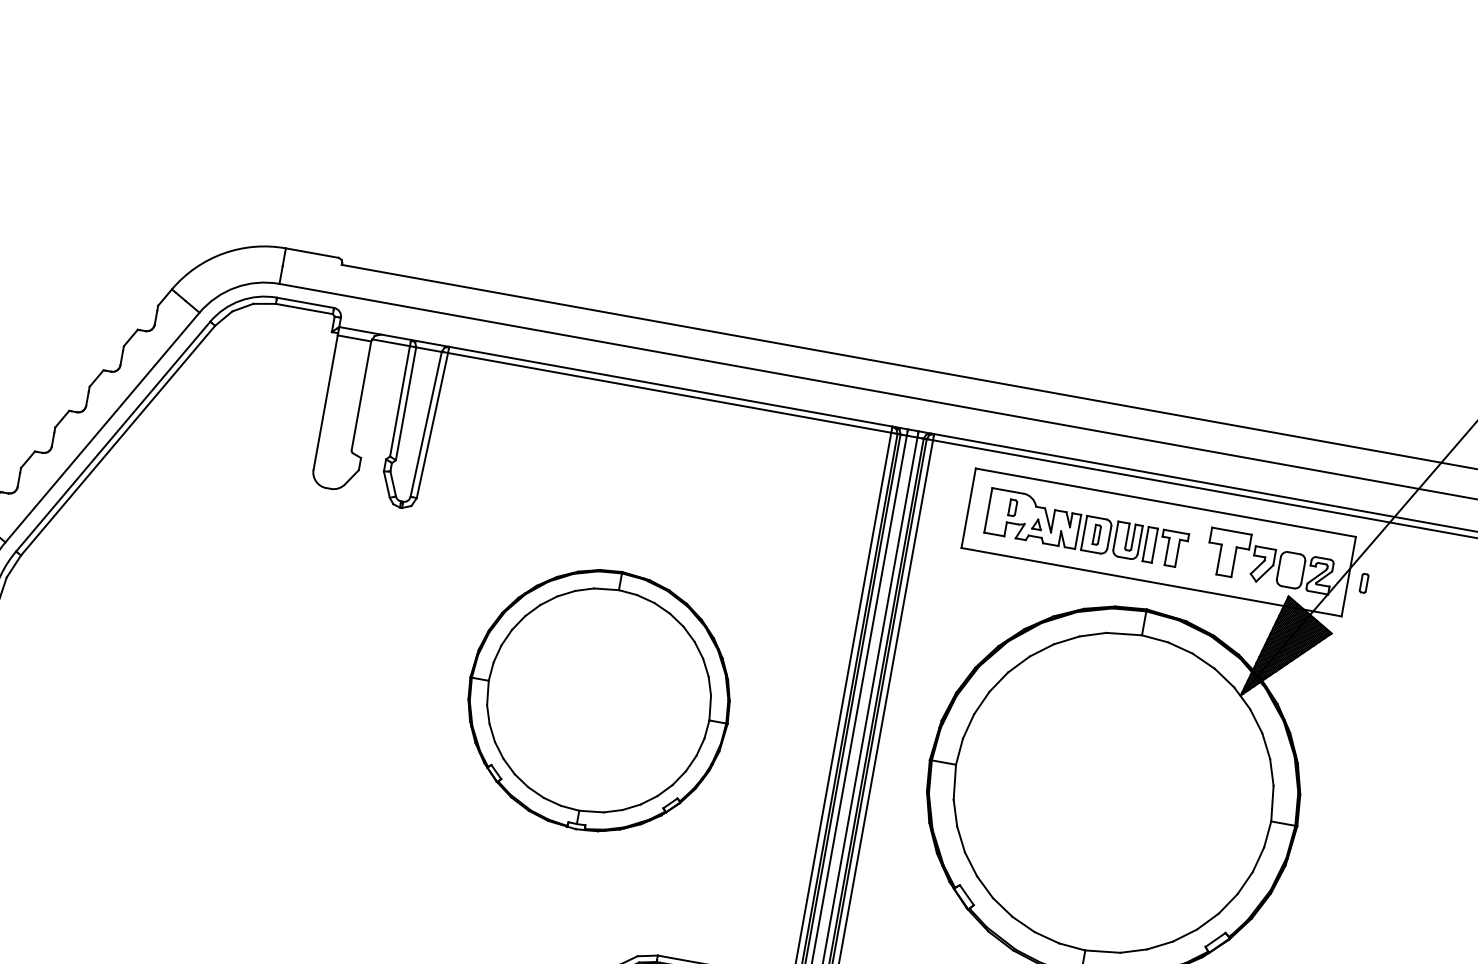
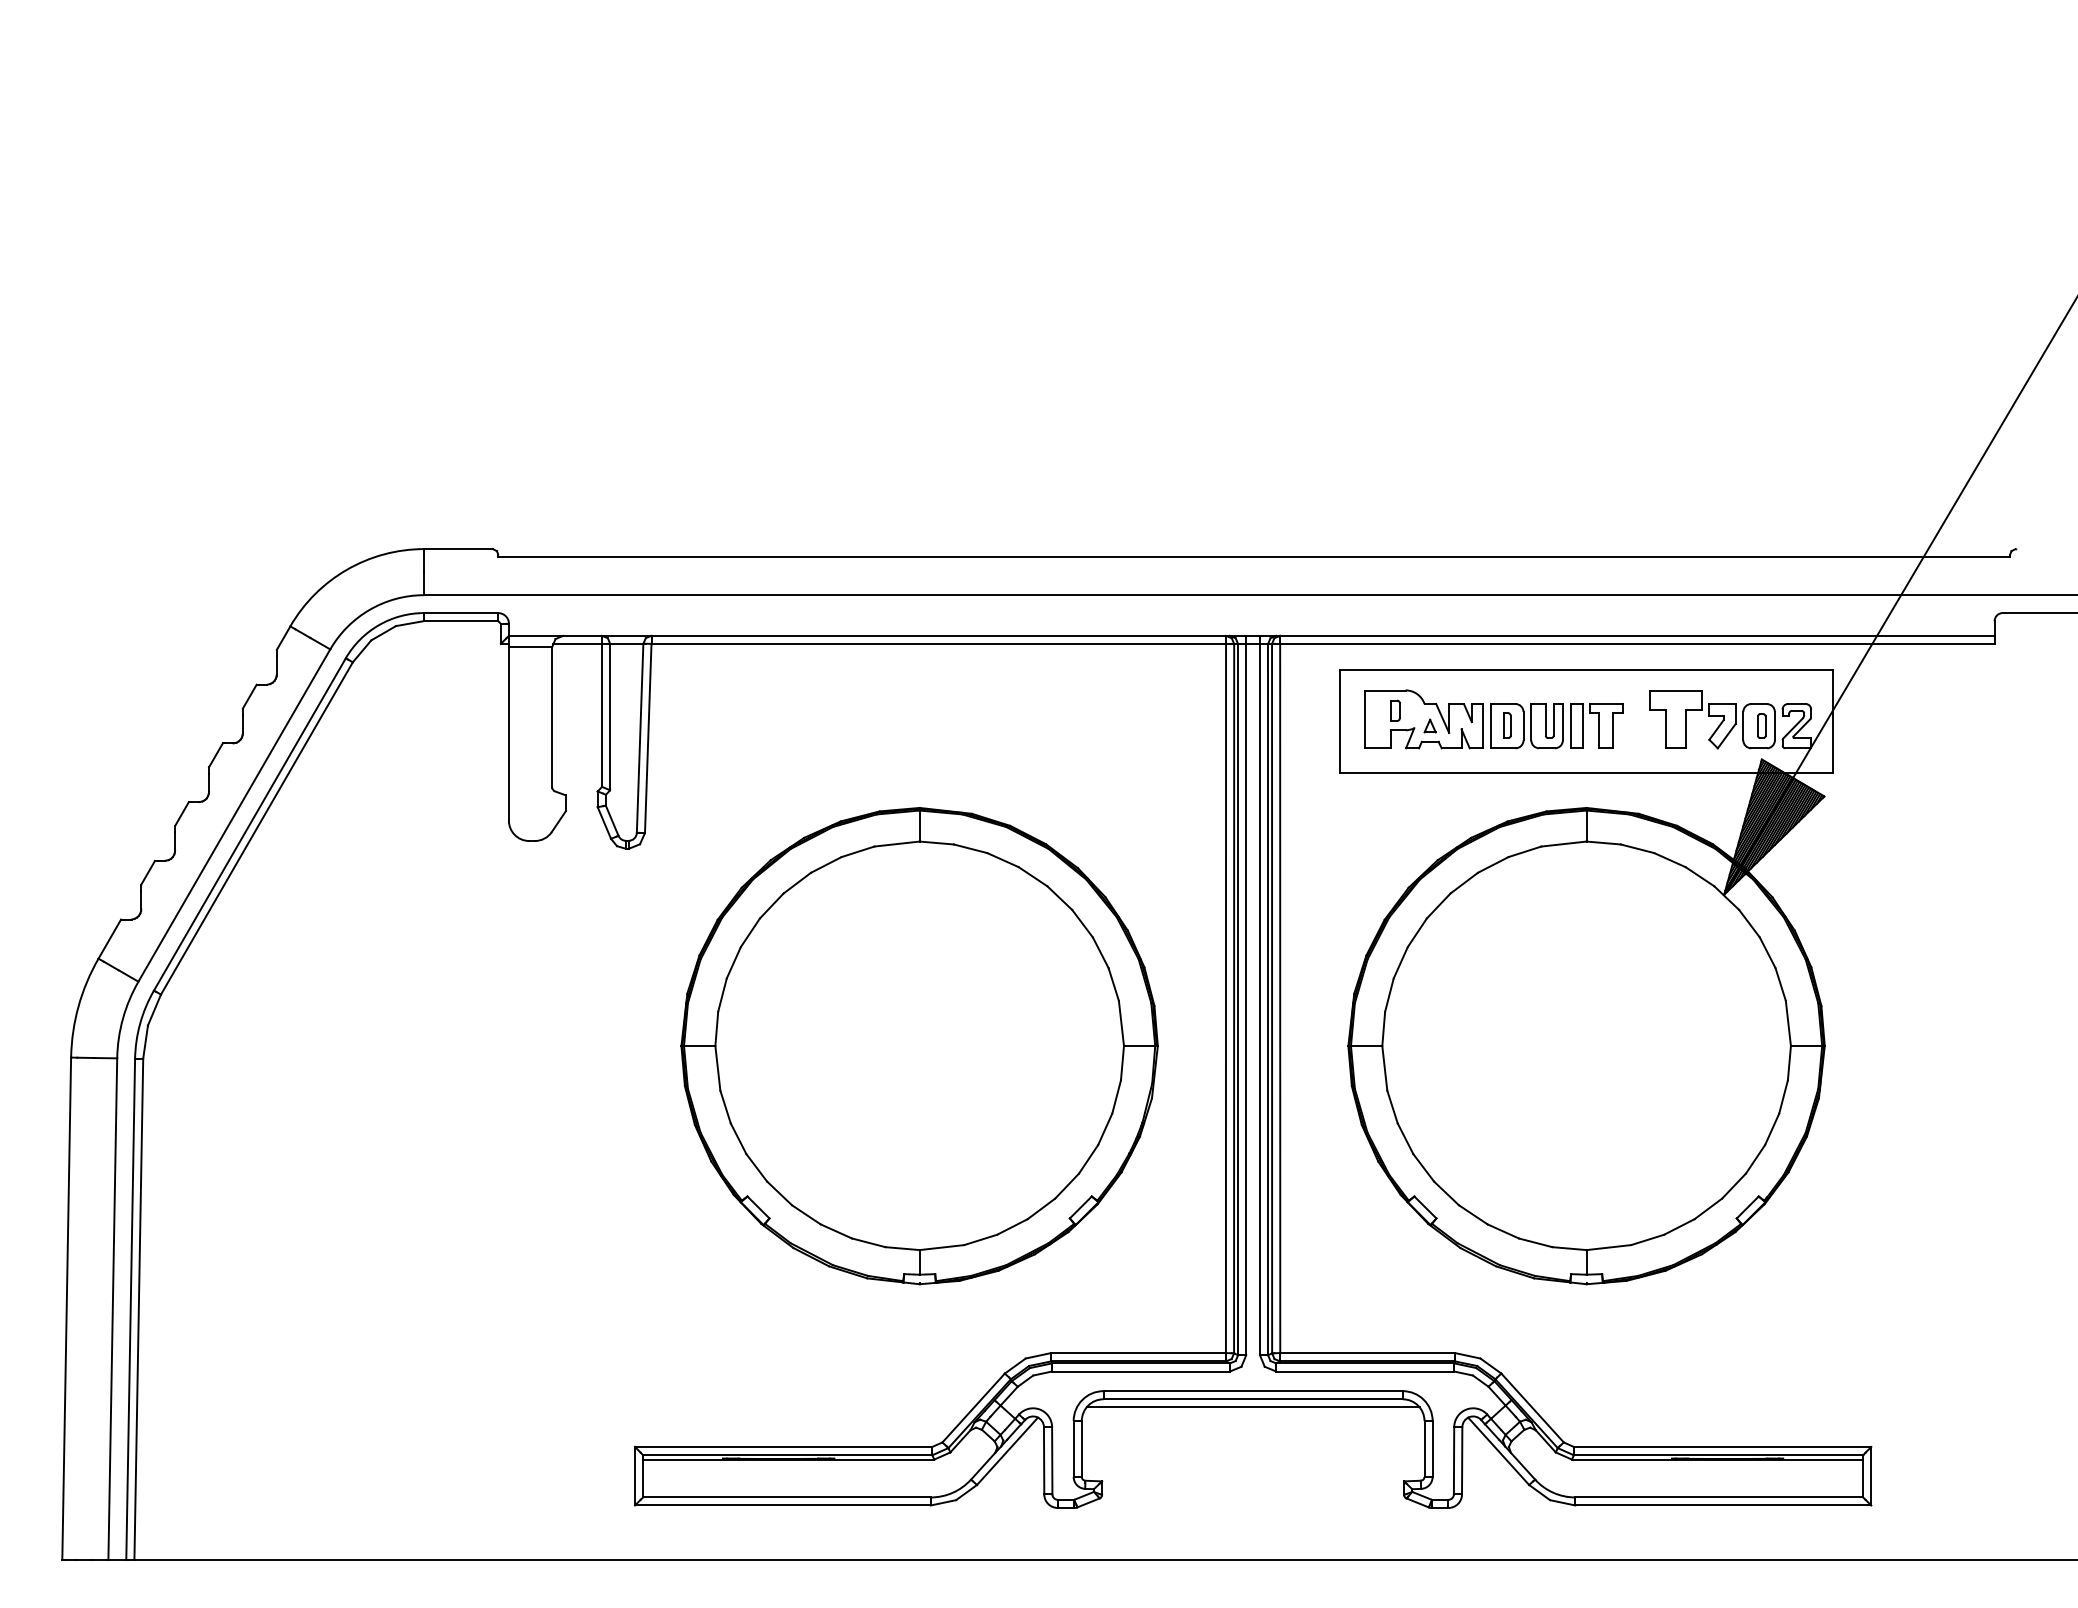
part: (1364, 582) -> (1761, 725), moved
part: (598, 700) -> (919, 1046), size x1.43

